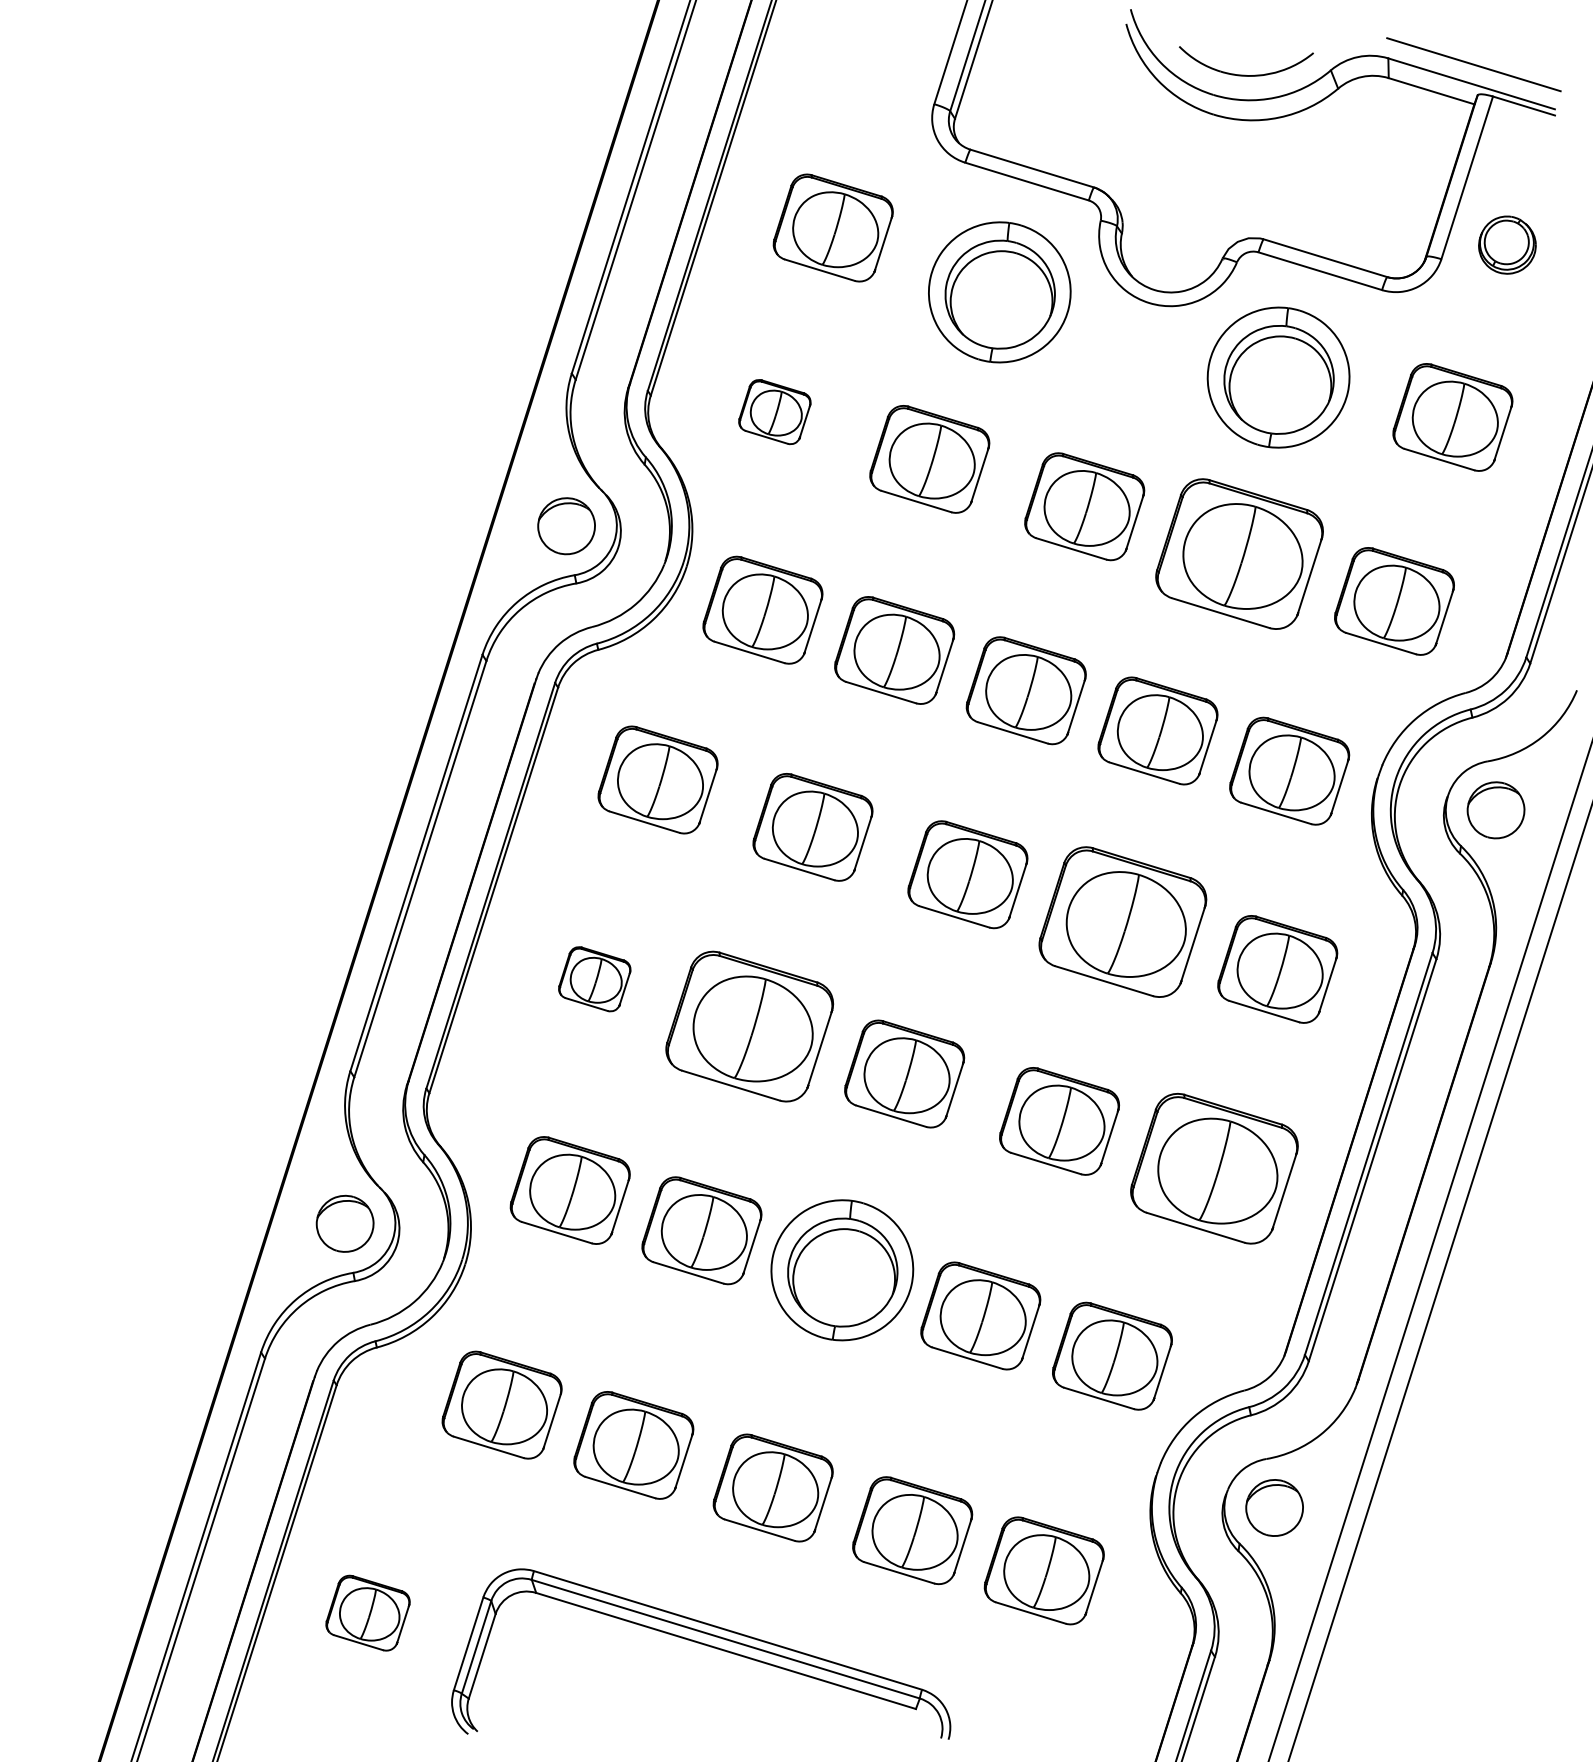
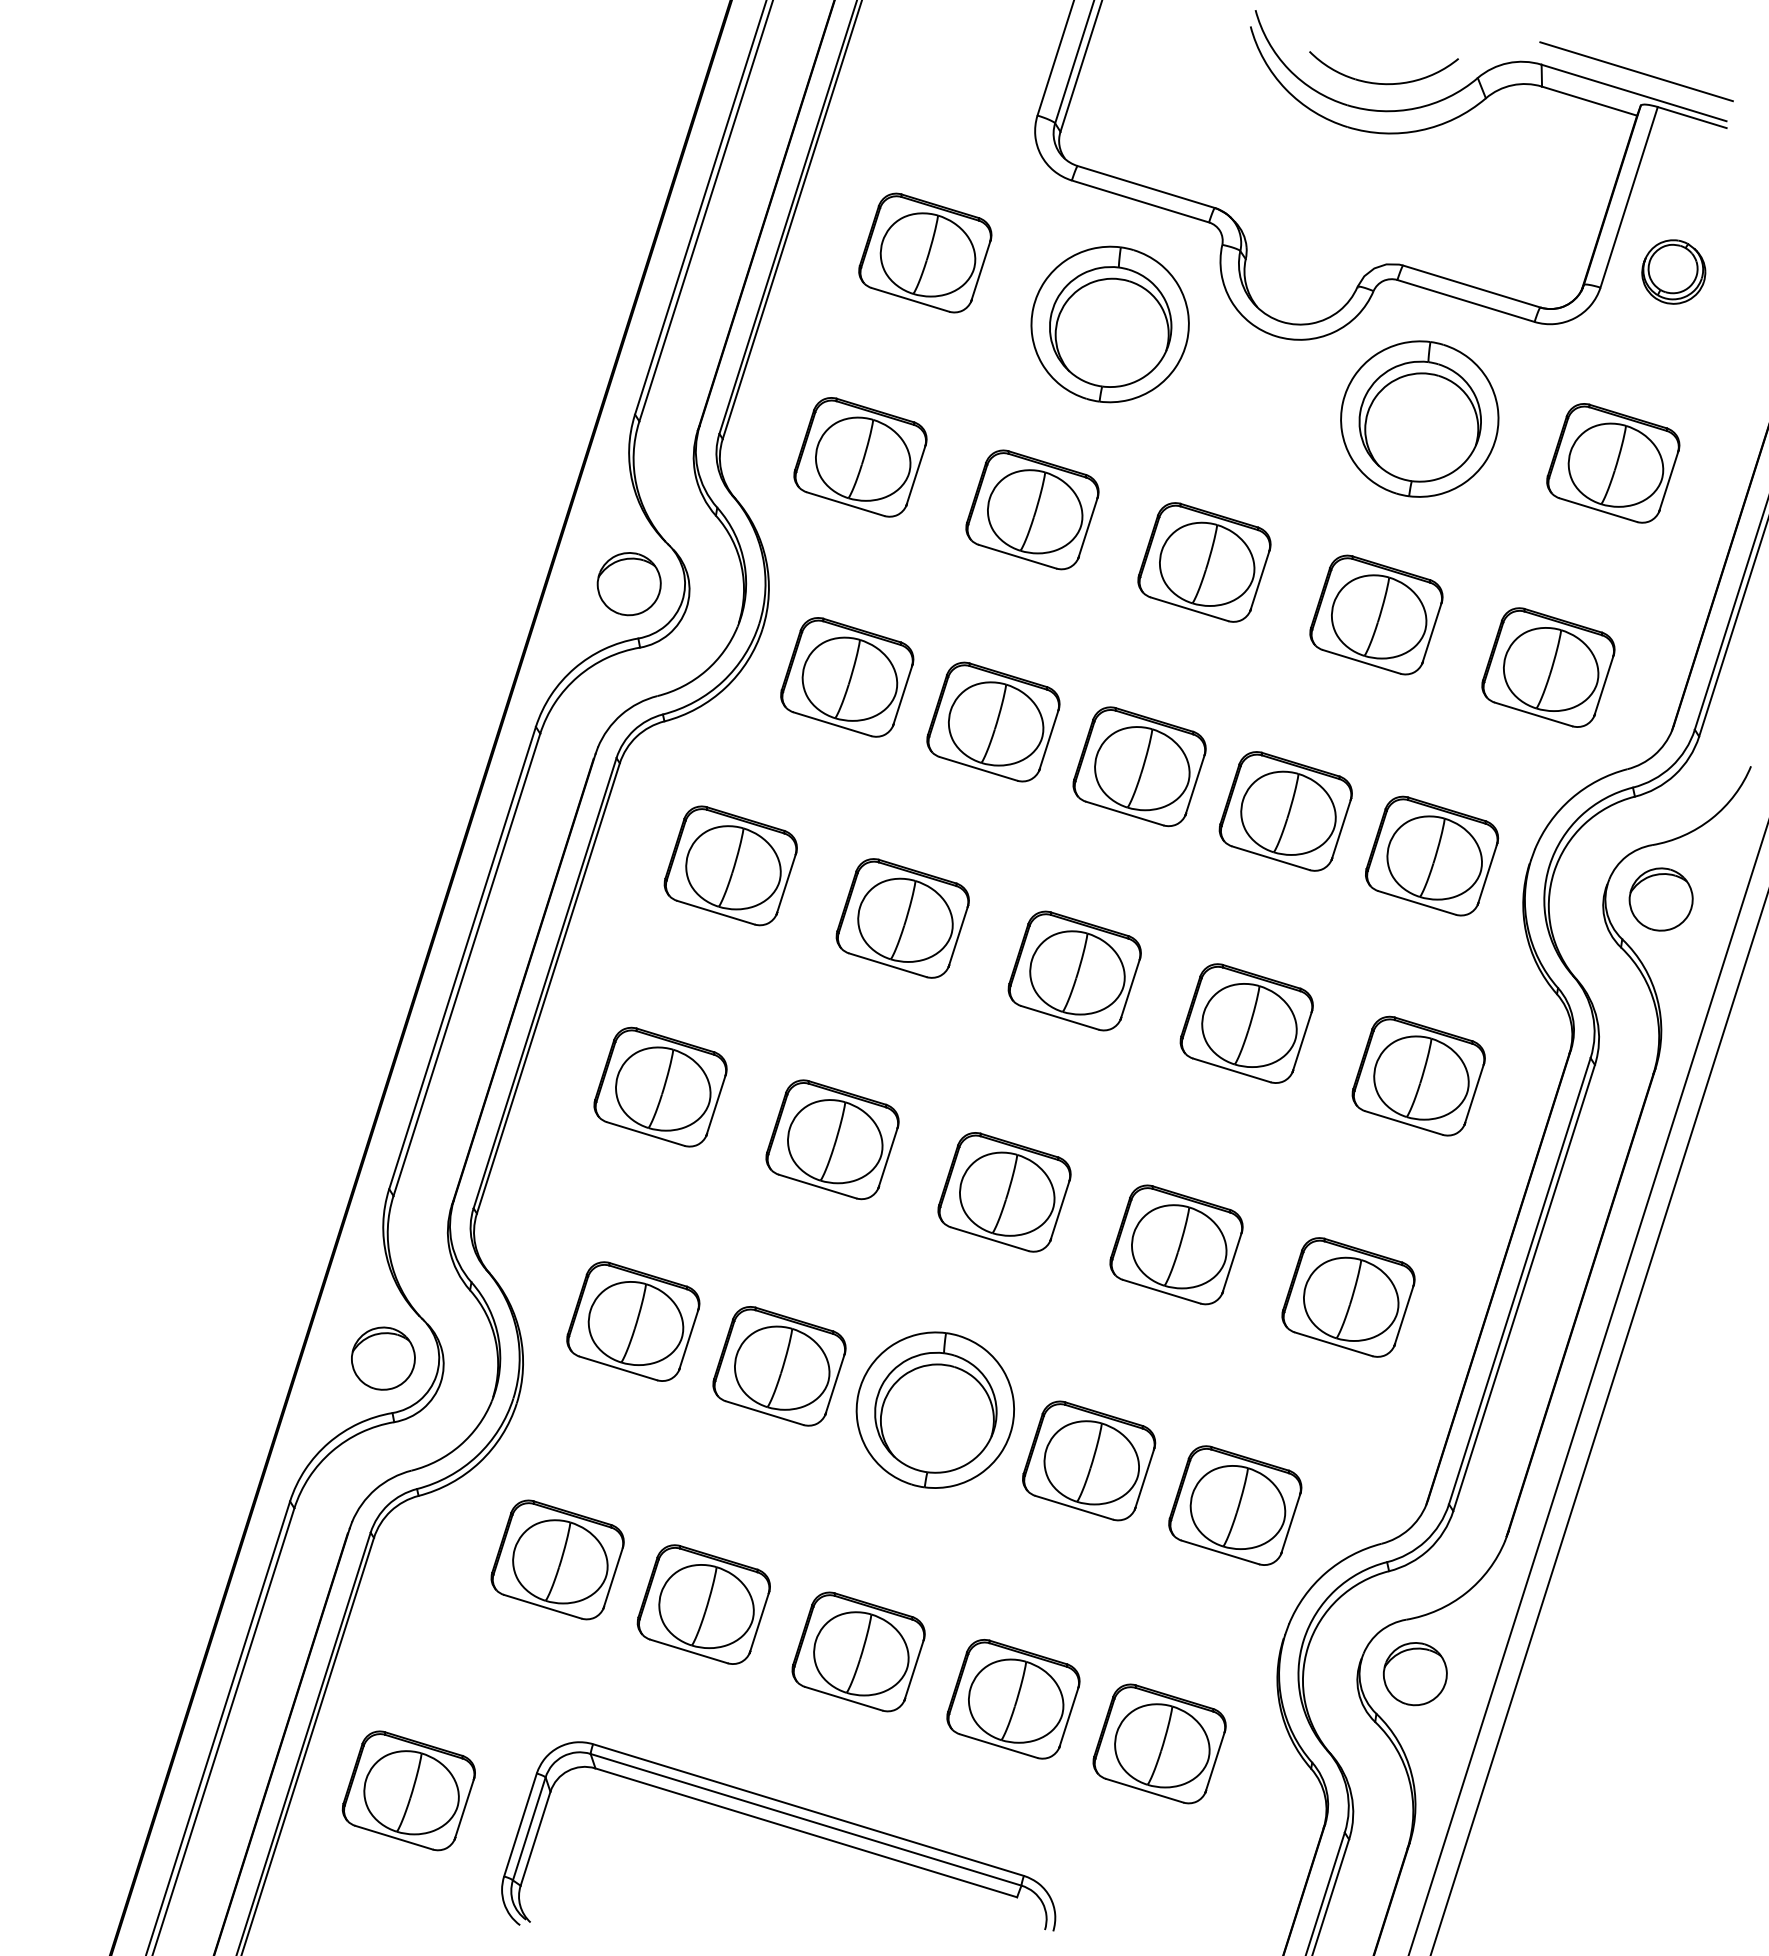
part: (774, 412) -> (860, 457), size x1.67
part: (1239, 553) -> (1376, 614), size x0.71
part: (1122, 921) -> (1246, 1023), size x0.71
part: (594, 978) -> (660, 1086), size x1.67
part: (749, 1026) -> (832, 1139), size x0.71
part: (1214, 1168) -> (1348, 1297), size x0.71
part: (367, 1612) -> (408, 1790), size x1.43

